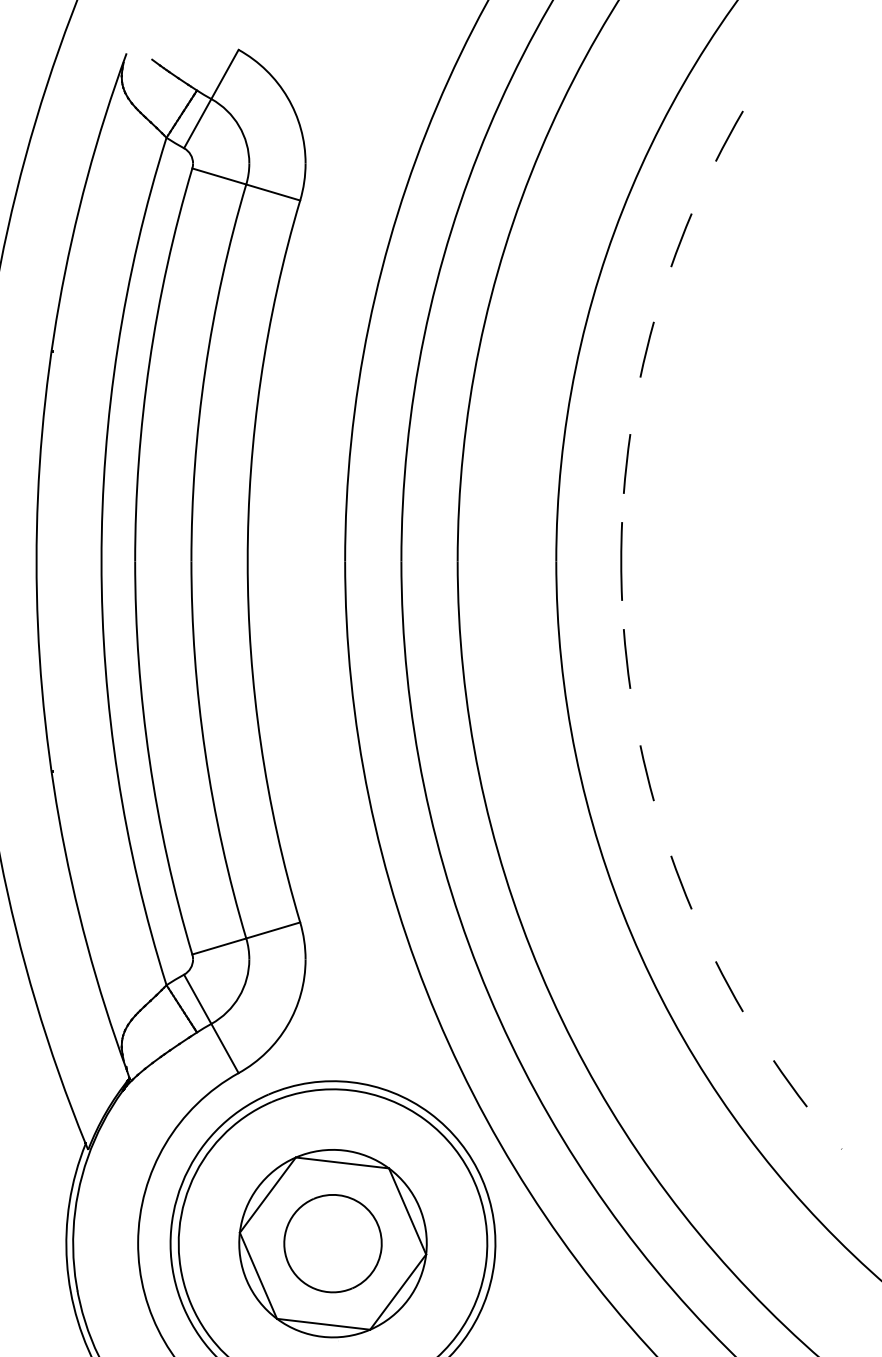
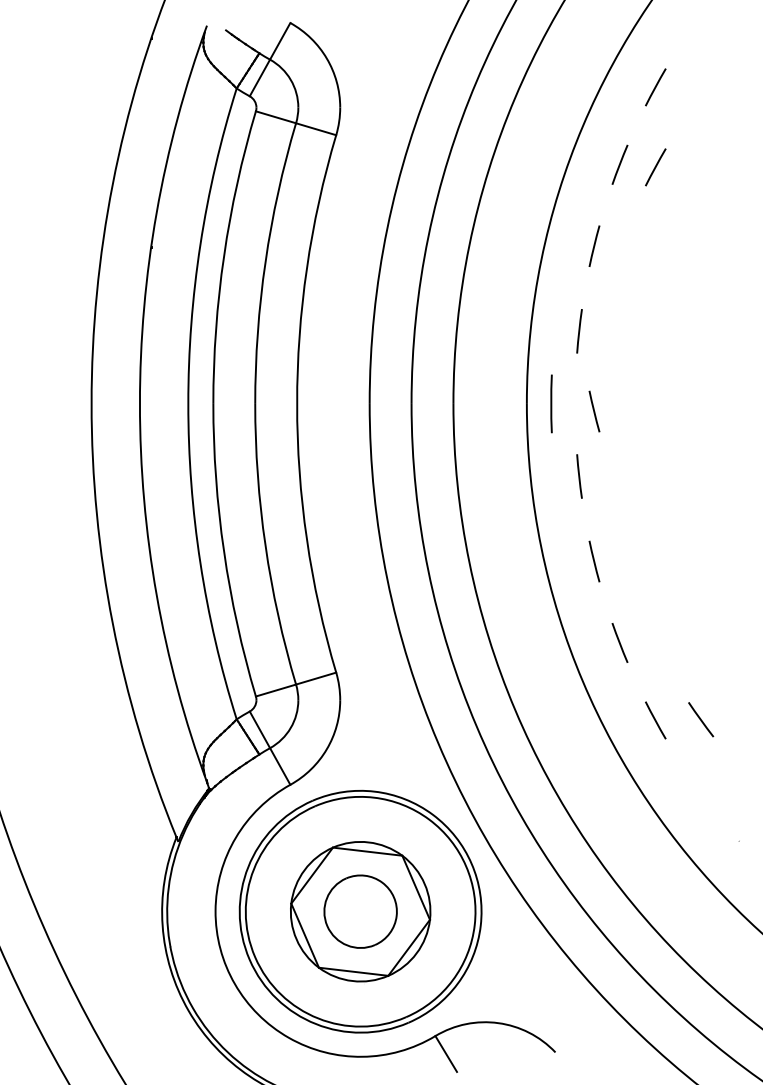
line: (729, 243) -> (655, 167), added
line: (621, 560) -> (551, 403), moved
line: (647, 571) -> (594, 411), added
line: (790, 1083) -> (701, 719), moved

